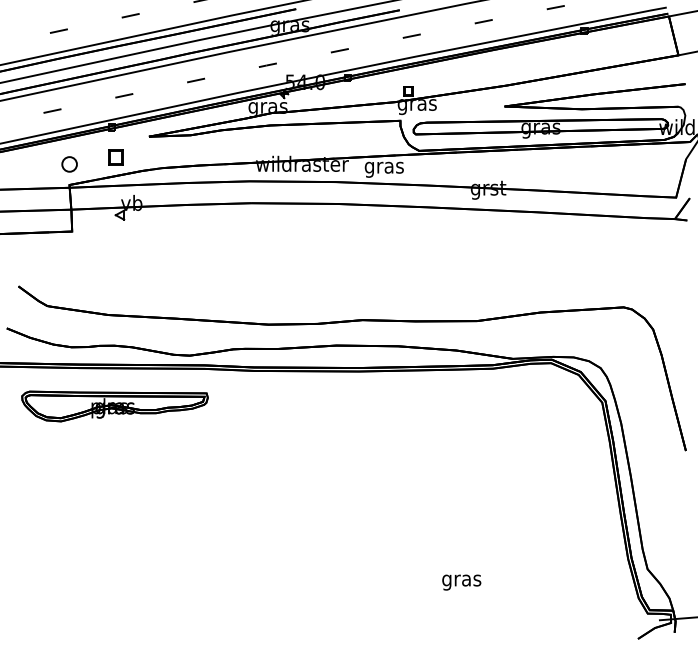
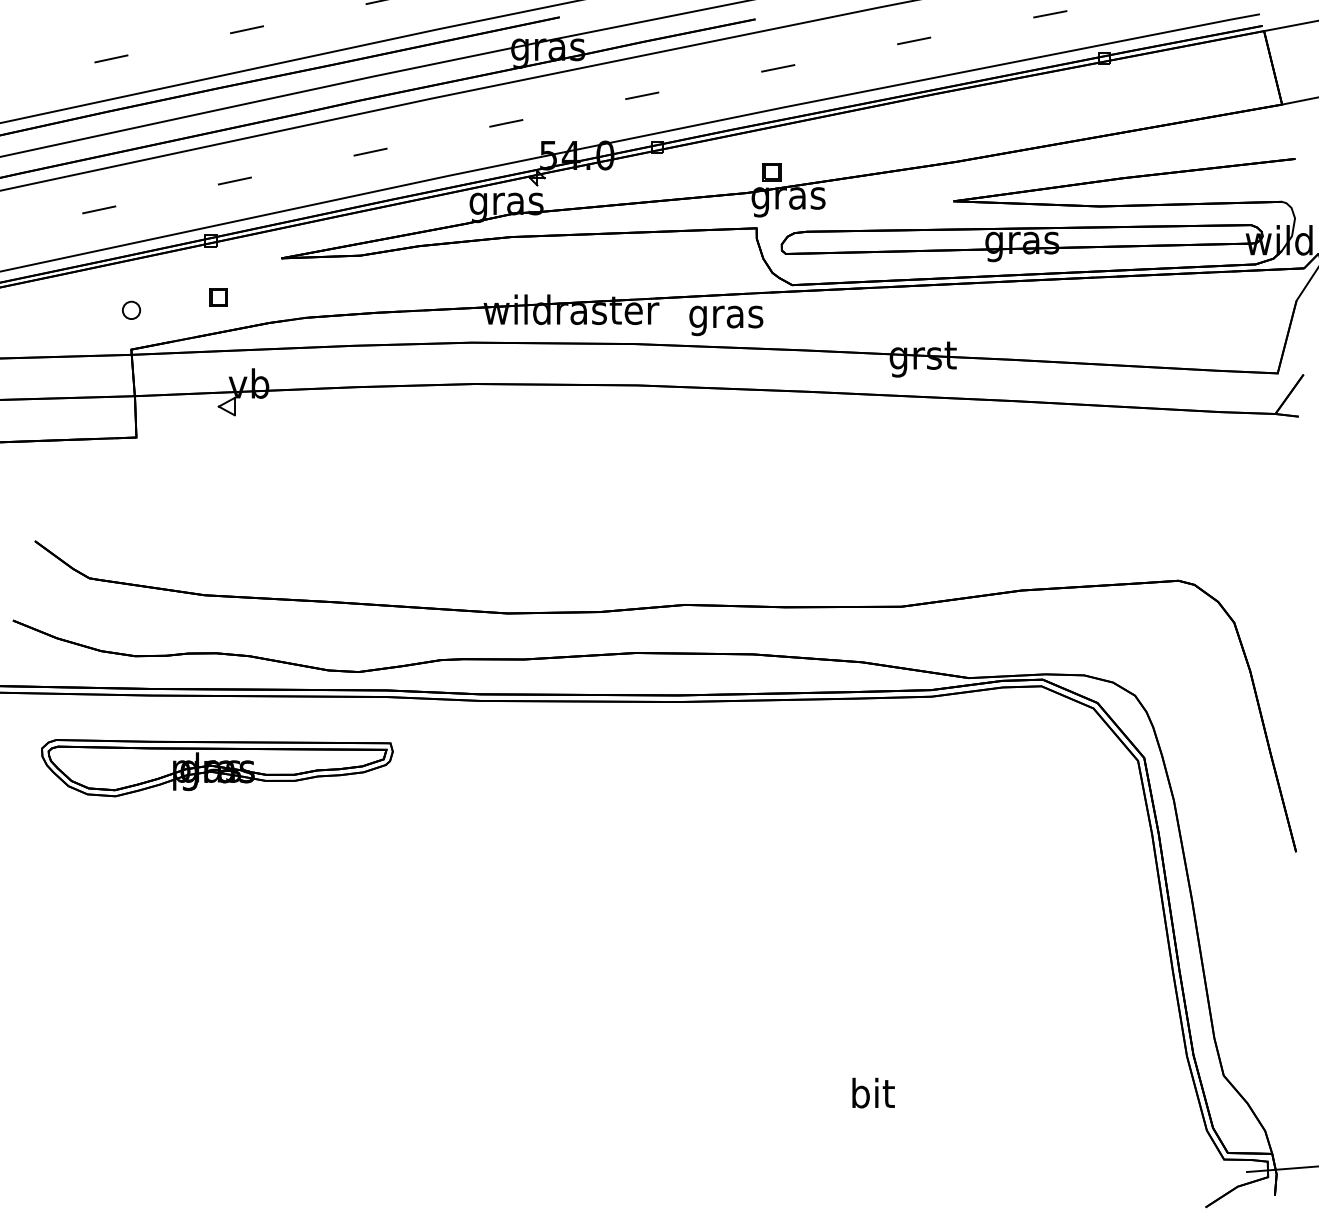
part: (115, 157) -> (218, 297), size x0.62
part: (69, 163) -> (131, 308), size x0.62
text: (461, 580) -> (872, 1096), gras -> bit

